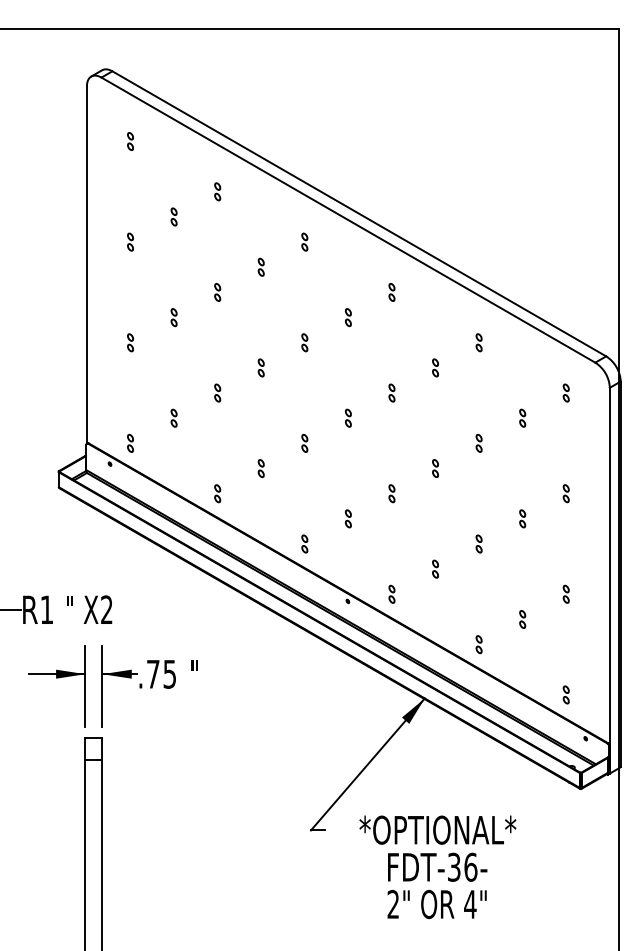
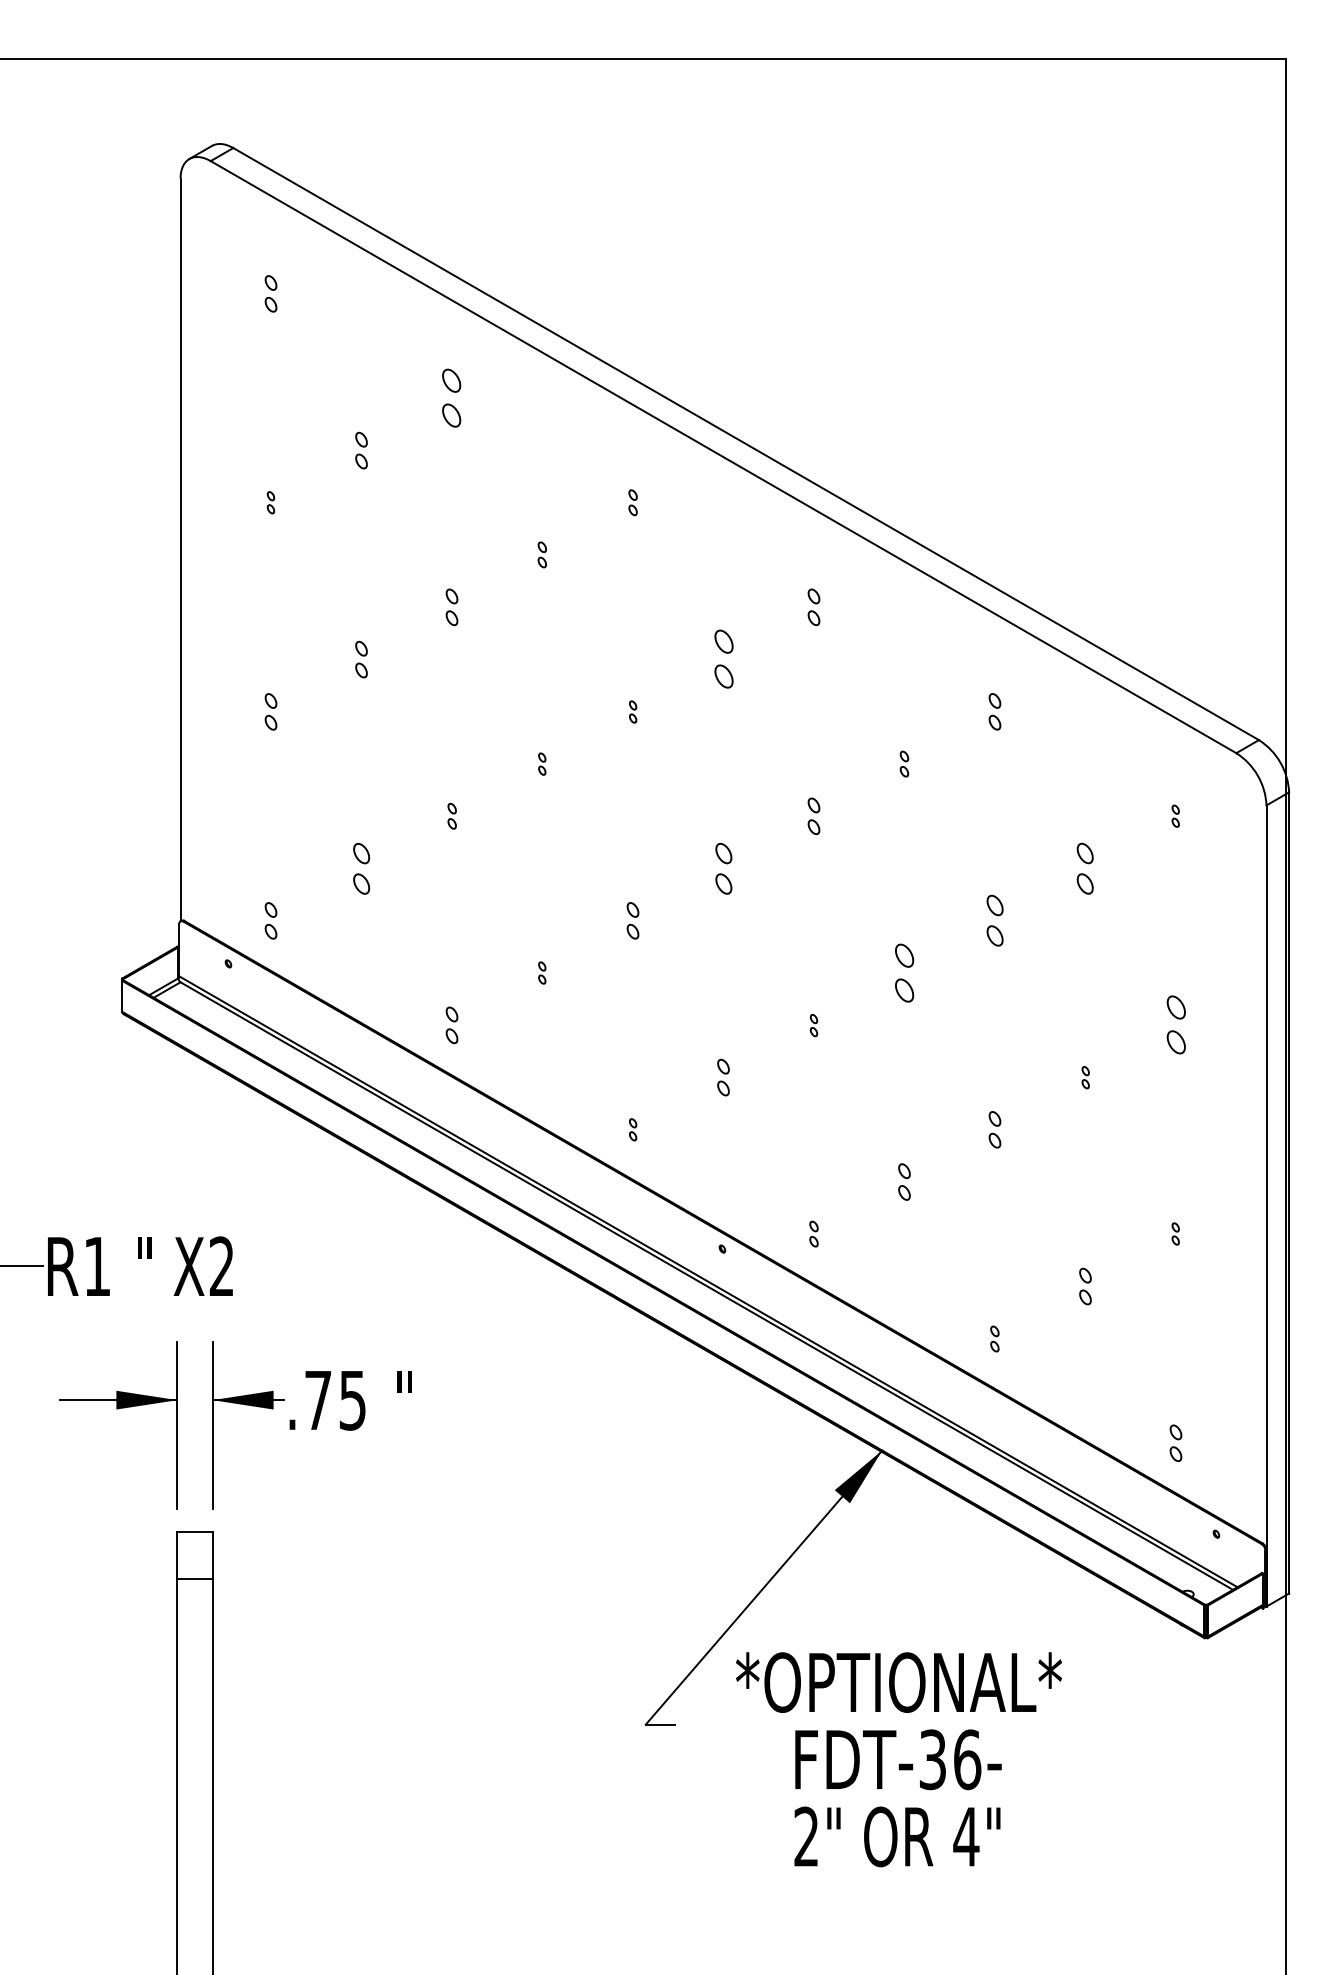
part: (217, 191) -> (451, 397), size x1.6
part: (130, 241) -> (270, 501), size x0.6
part: (304, 241) -> (632, 501), size x0.7
part: (260, 266) -> (540, 553), size x0.7
part: (347, 317) -> (721, 659), size x1.6
part: (304, 342) -> (632, 711), size x0.6
part: (260, 367) -> (540, 763), size x0.6
part: (435, 367) -> (904, 763), size x0.7
part: (217, 392) -> (451, 815), size x0.7
part: (565, 392) -> (1174, 815), size x0.6
part: (173, 417) -> (360, 867), size x1.4
part: (347, 417) -> (721, 867), size x1.4
part: (522, 417) -> (1085, 867), size x1.4
part: (478, 443) -> (993, 921), size x1.4
part: (260, 468) -> (540, 972), size x0.6
part: (435, 468) -> (904, 972), size x1.6
part: (391, 493) -> (812, 1024), size x0.6
part: (565, 493) -> (1174, 1024), size x1.6
part: (522, 518) -> (1085, 1076), size x0.6
part: (304, 543) -> (632, 1128), size x0.6
part: (391, 593) -> (812, 1232), size x0.7
part: (565, 593) -> (1174, 1232), size x0.6
part: (478, 644) -> (993, 1338), size x0.7
text: (437, 867) -> (898, 1760), moved

